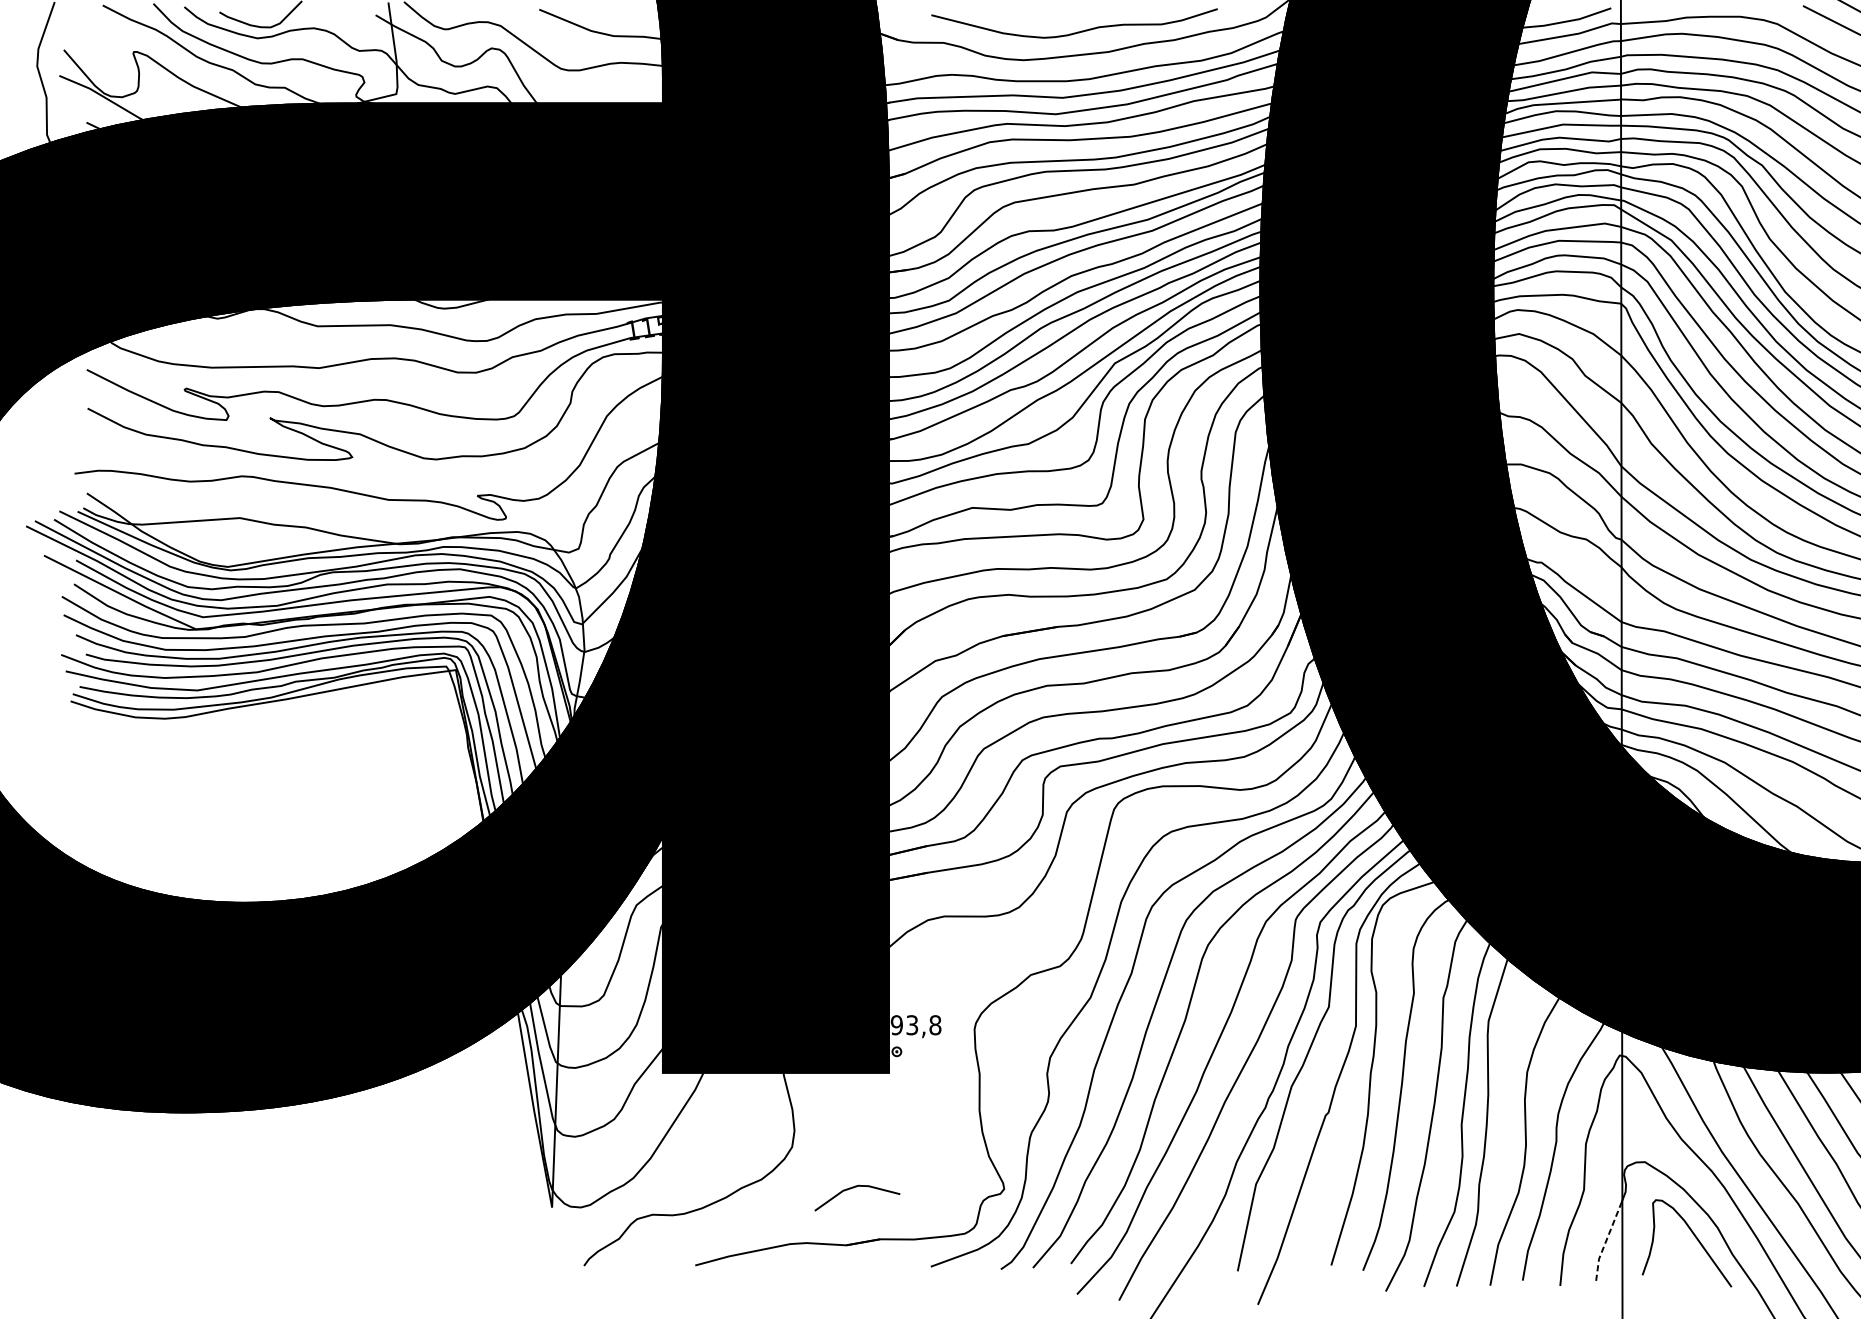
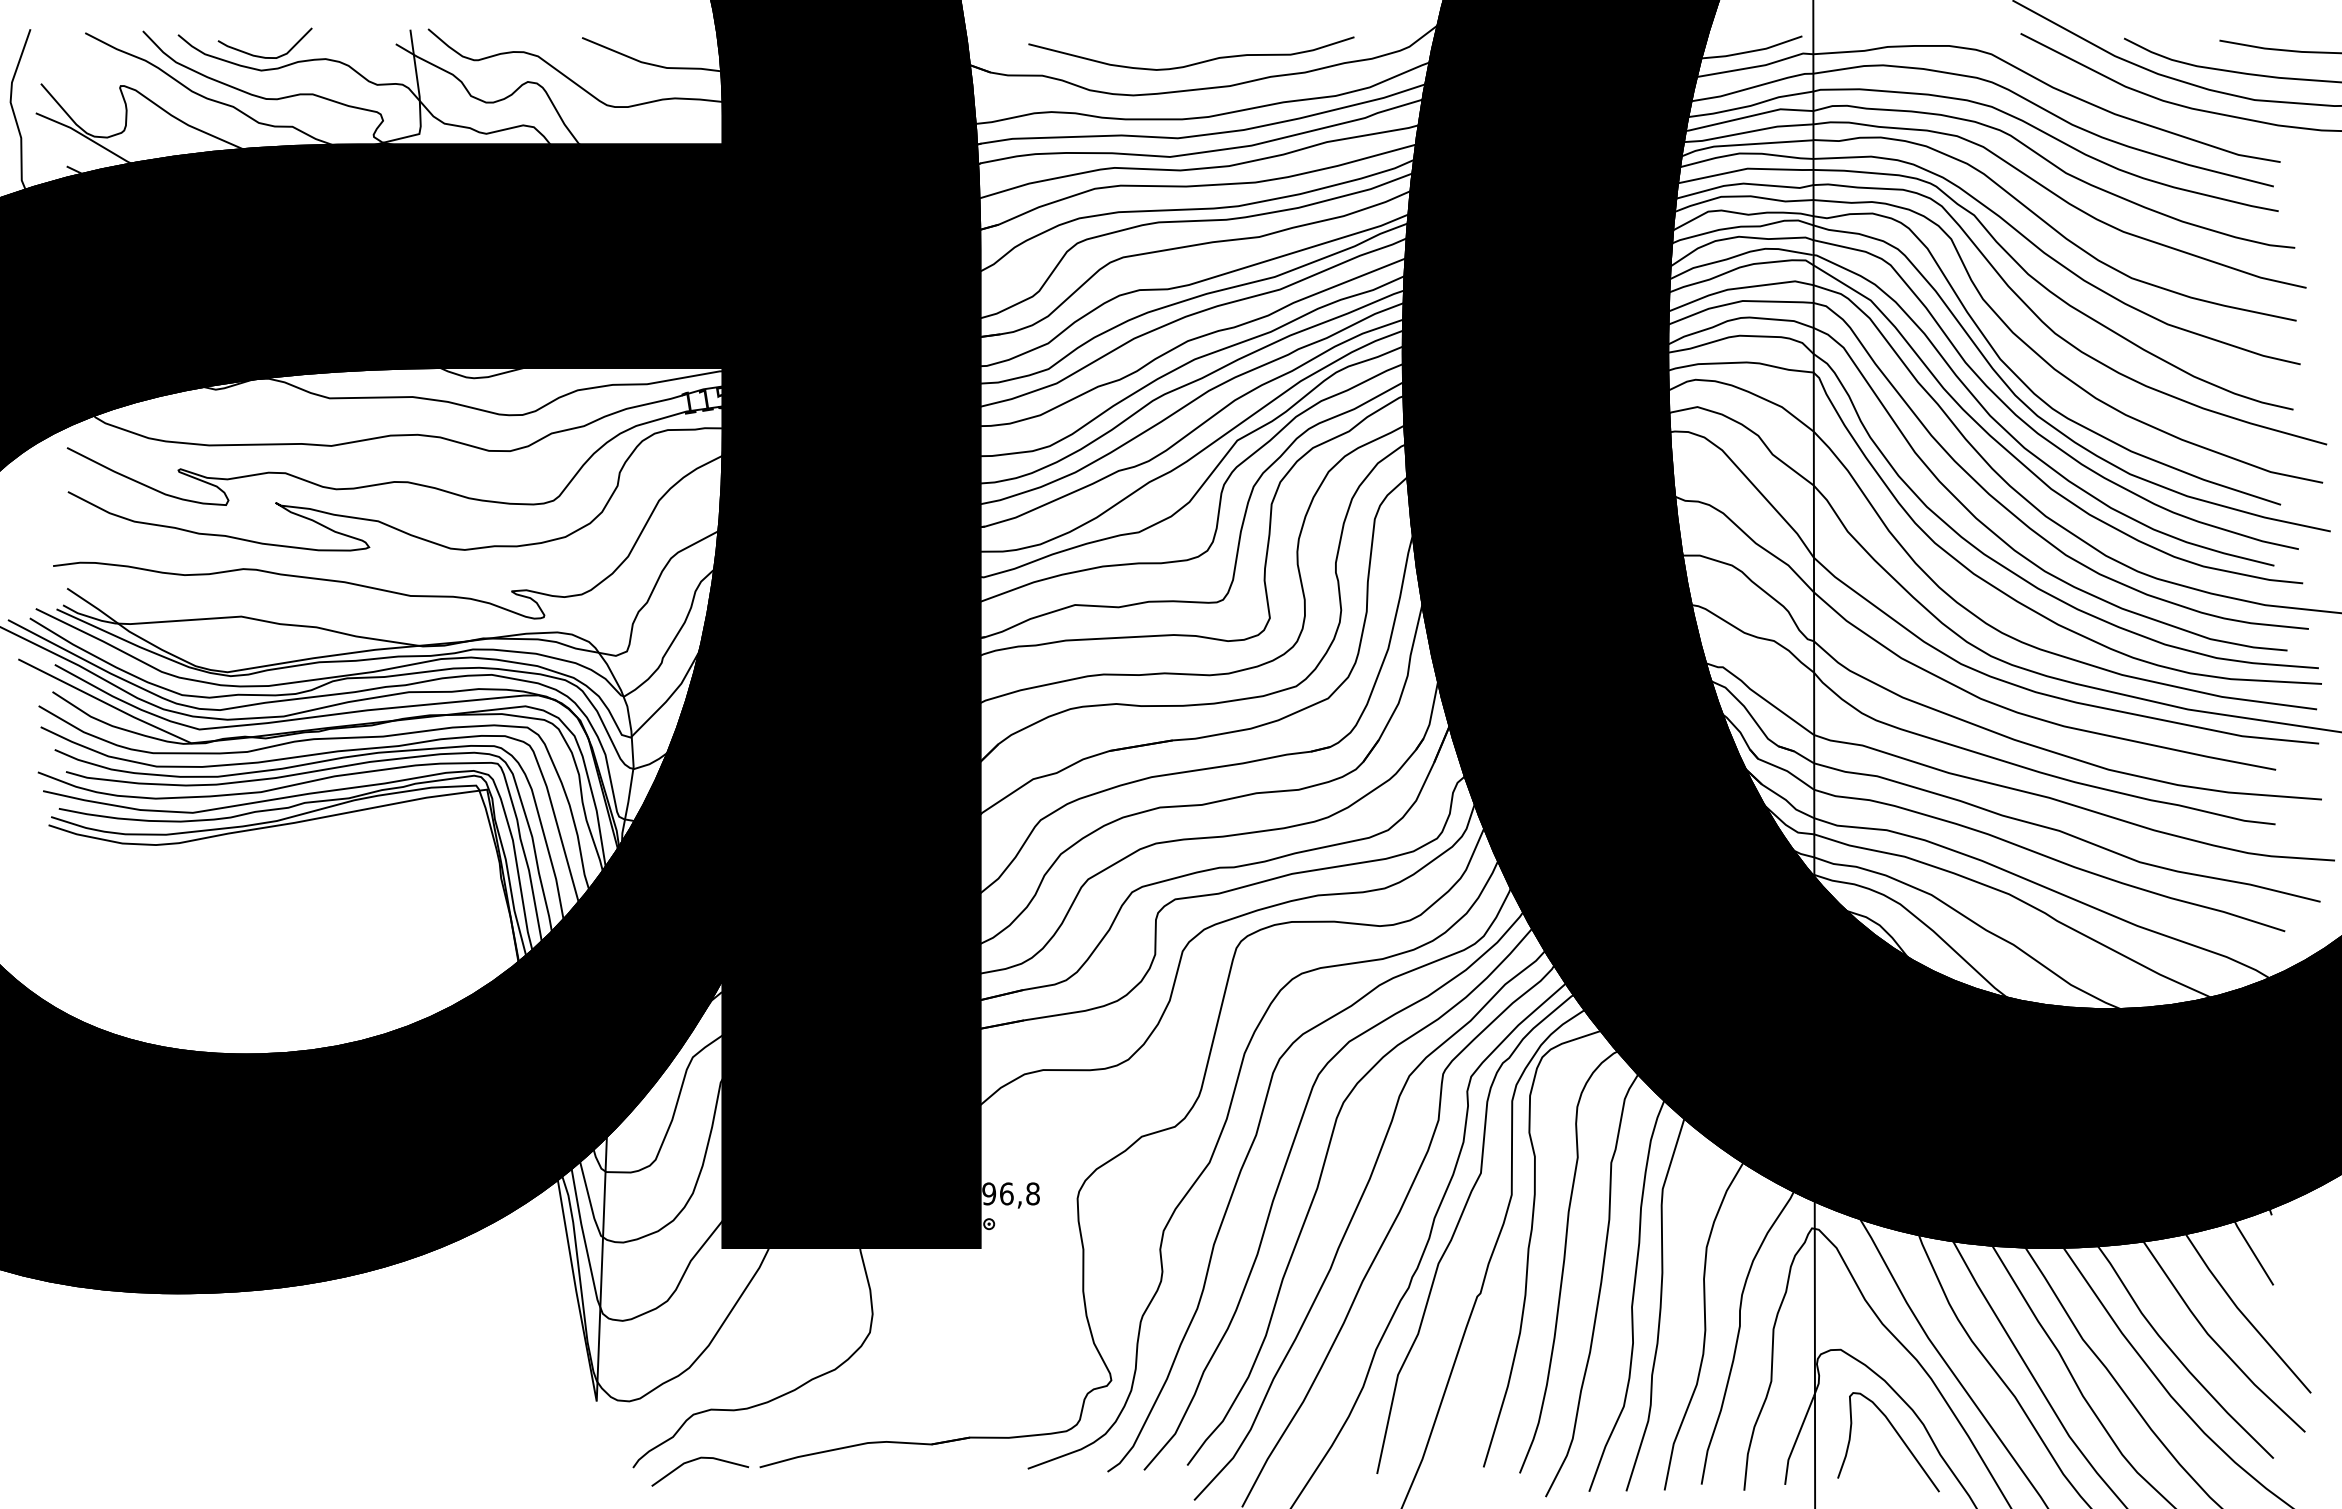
text: (912, 1024) -> (1006, 1193), 93,8 -> 96,8
curve: (854, 1188) -> (696, 1460), moved
line: (1606, 1241) -> (1796, 1440), dashed -> solid

